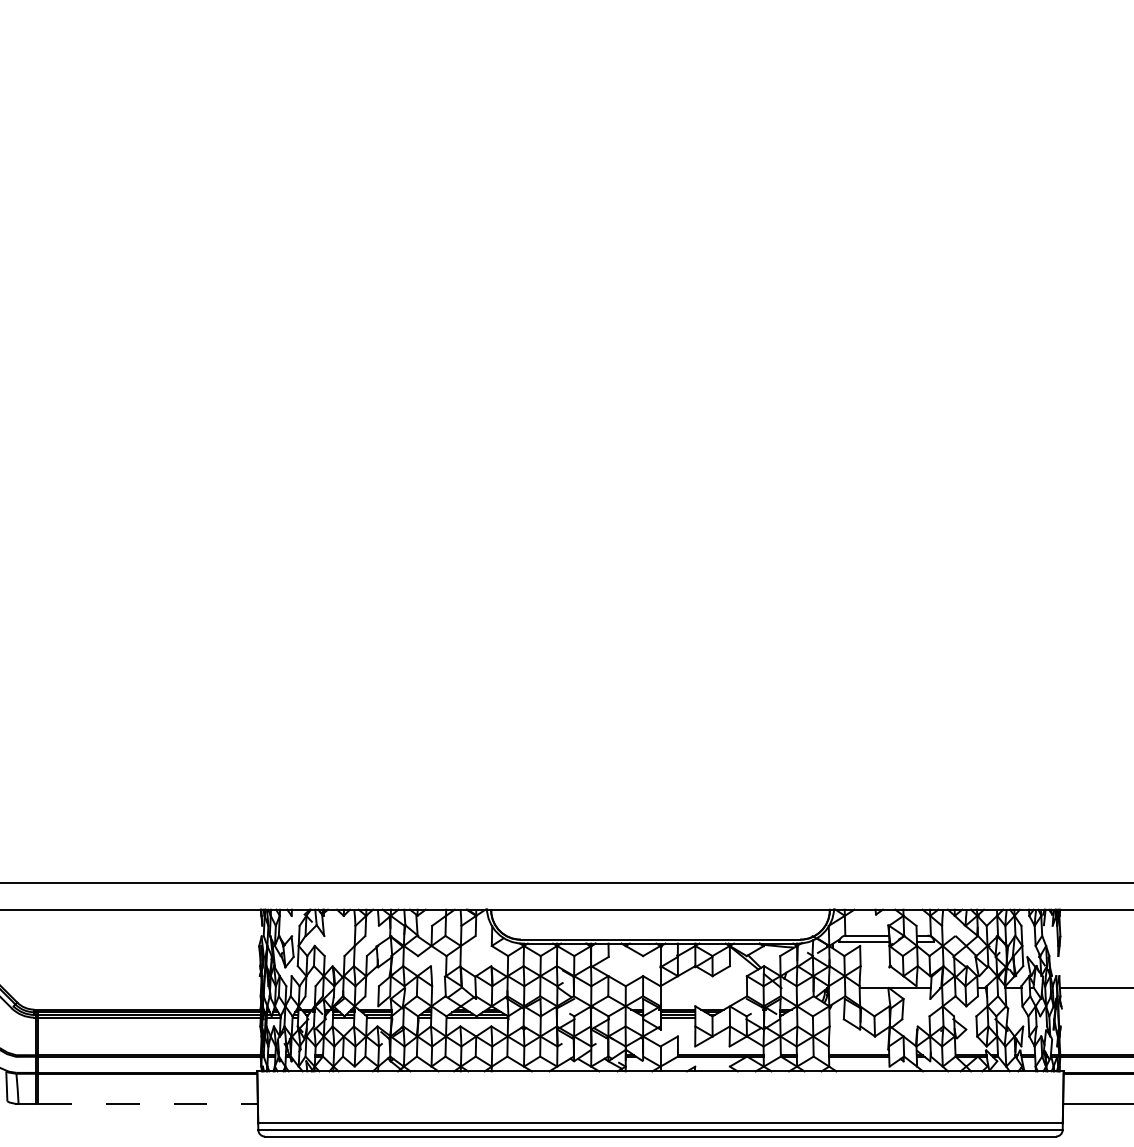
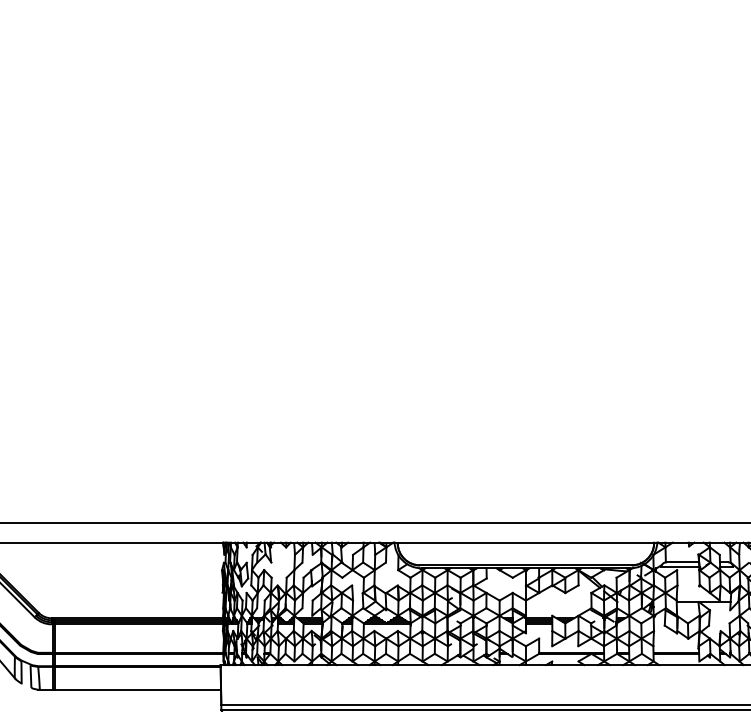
line: (148, 1104) -> (138, 690), dashed -> solid

